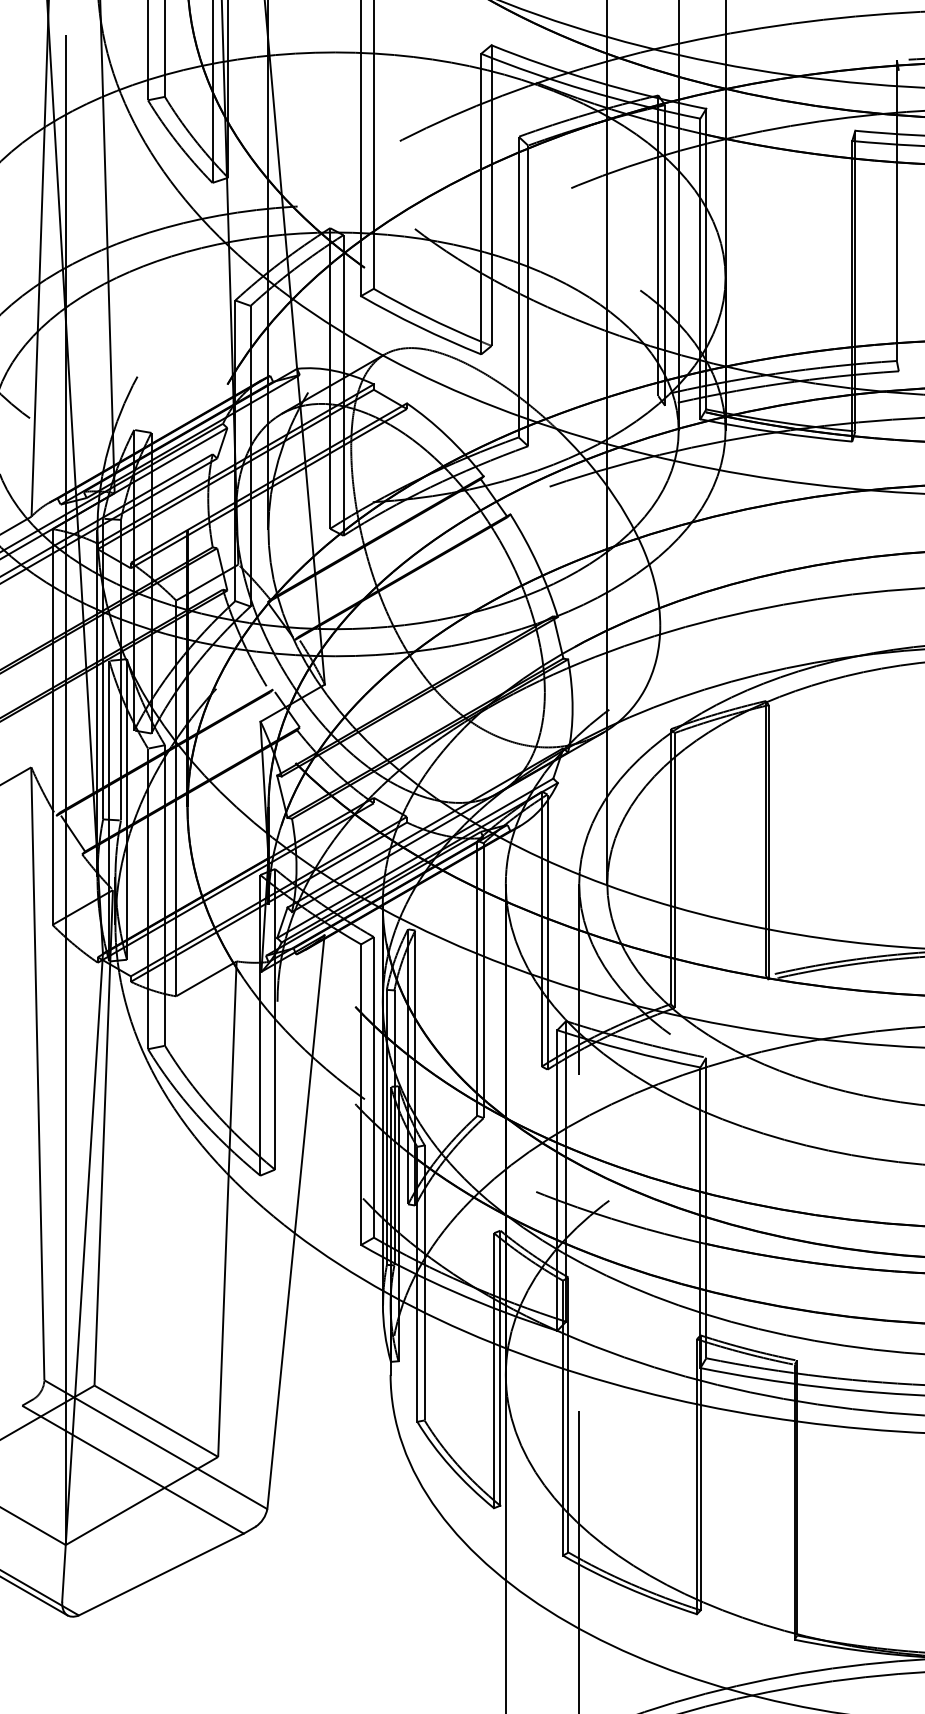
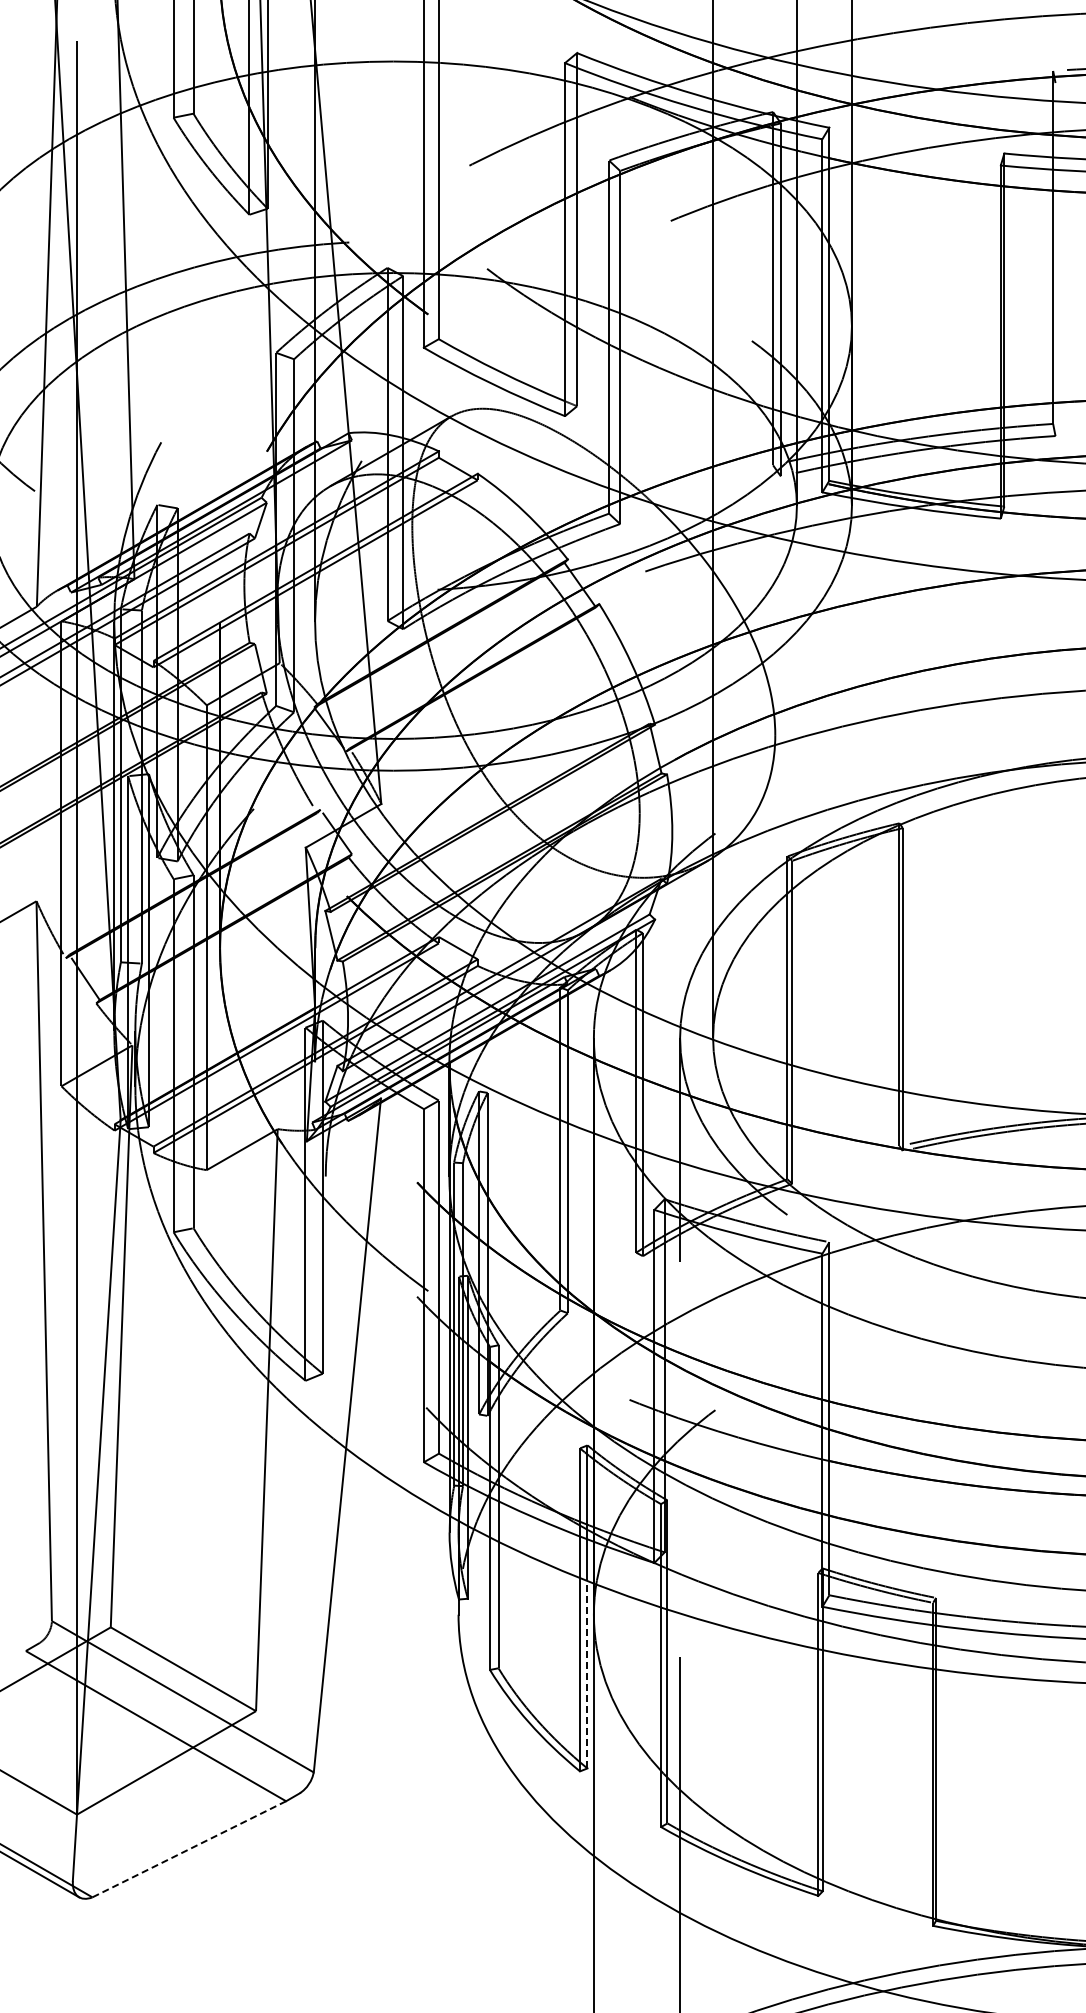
line: (500, 1425) -> (587, 1674), solid -> dashed
line: (160, 1574) -> (188, 1849), solid -> dashed

